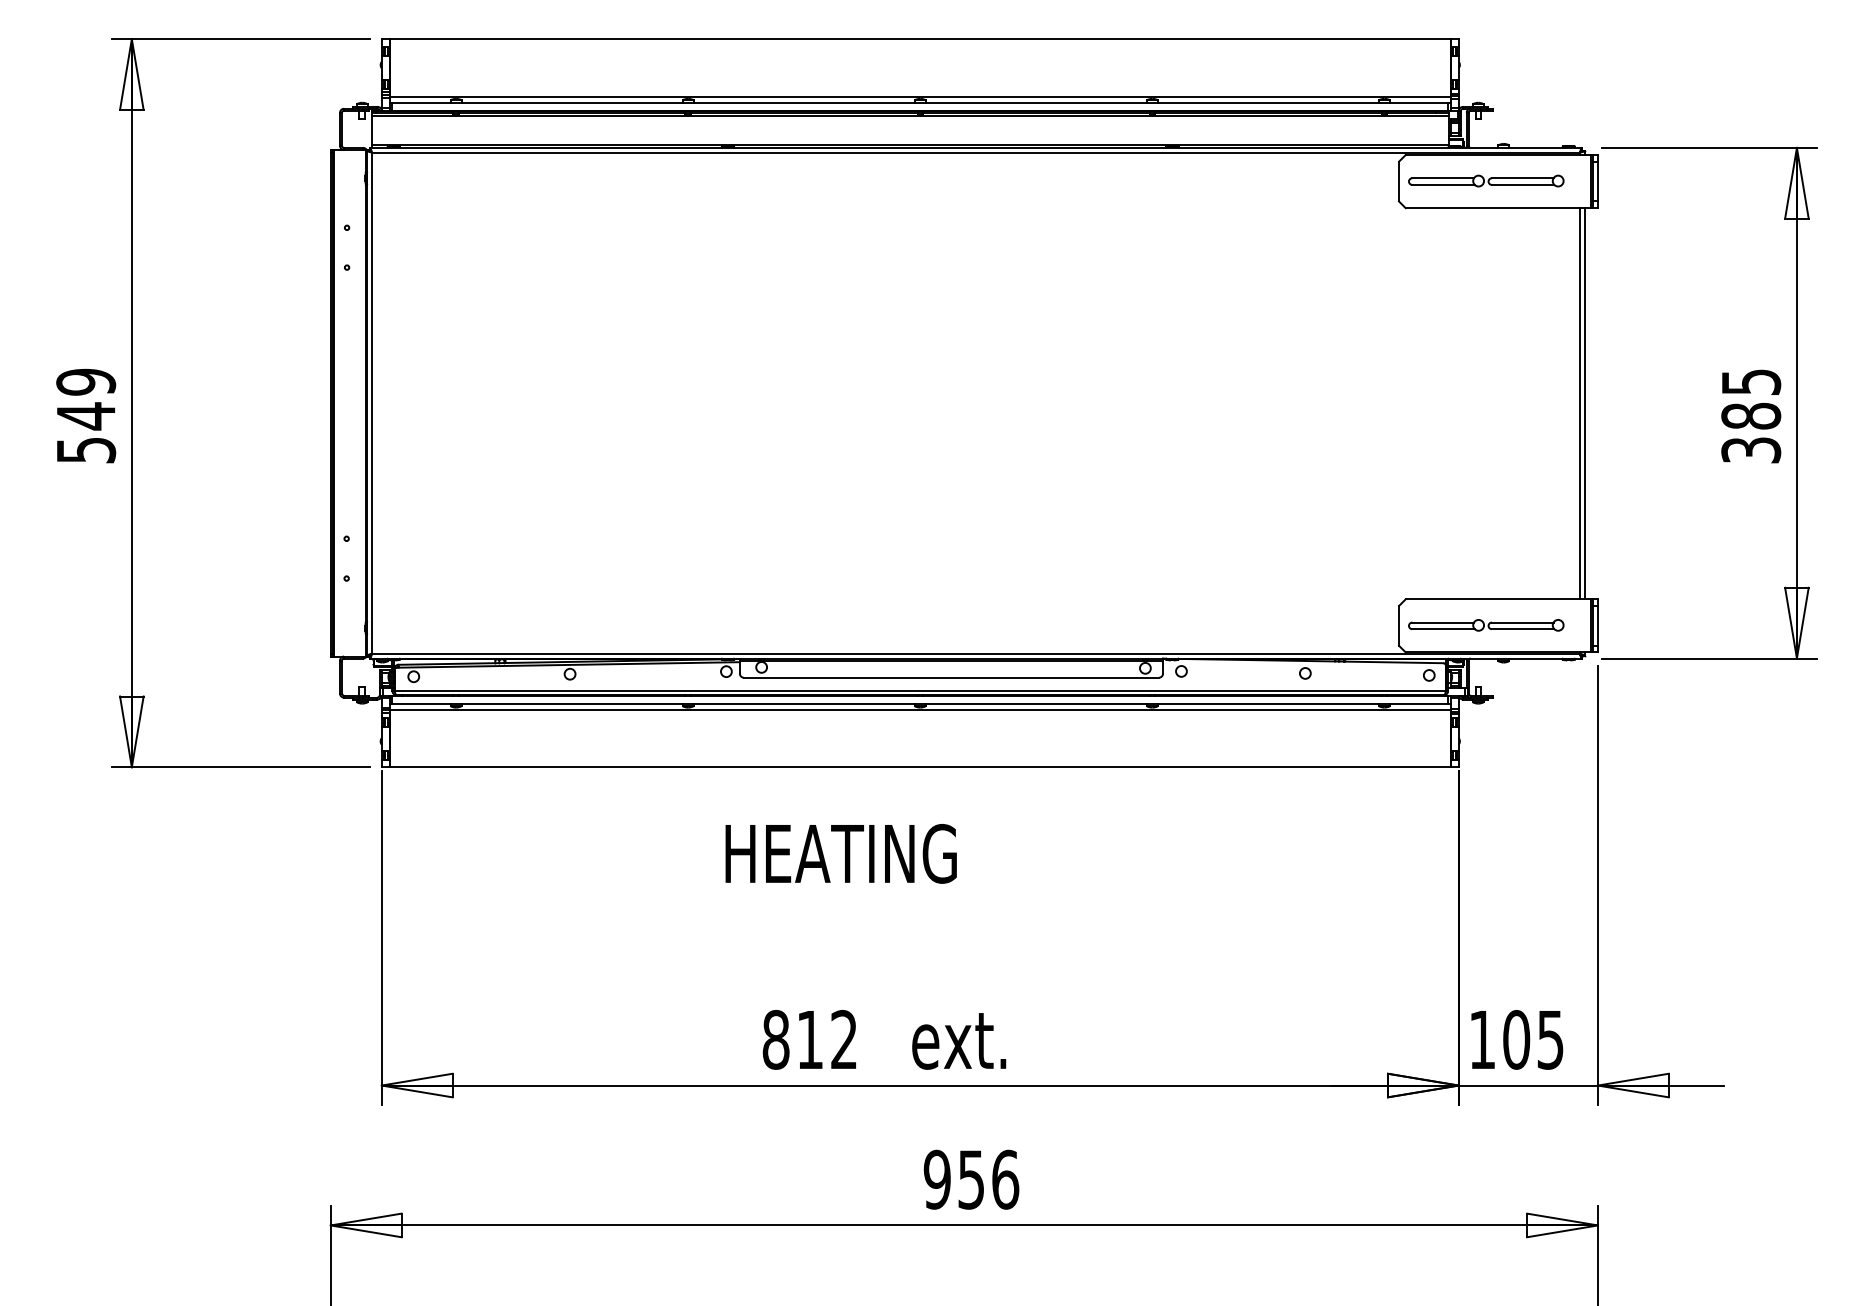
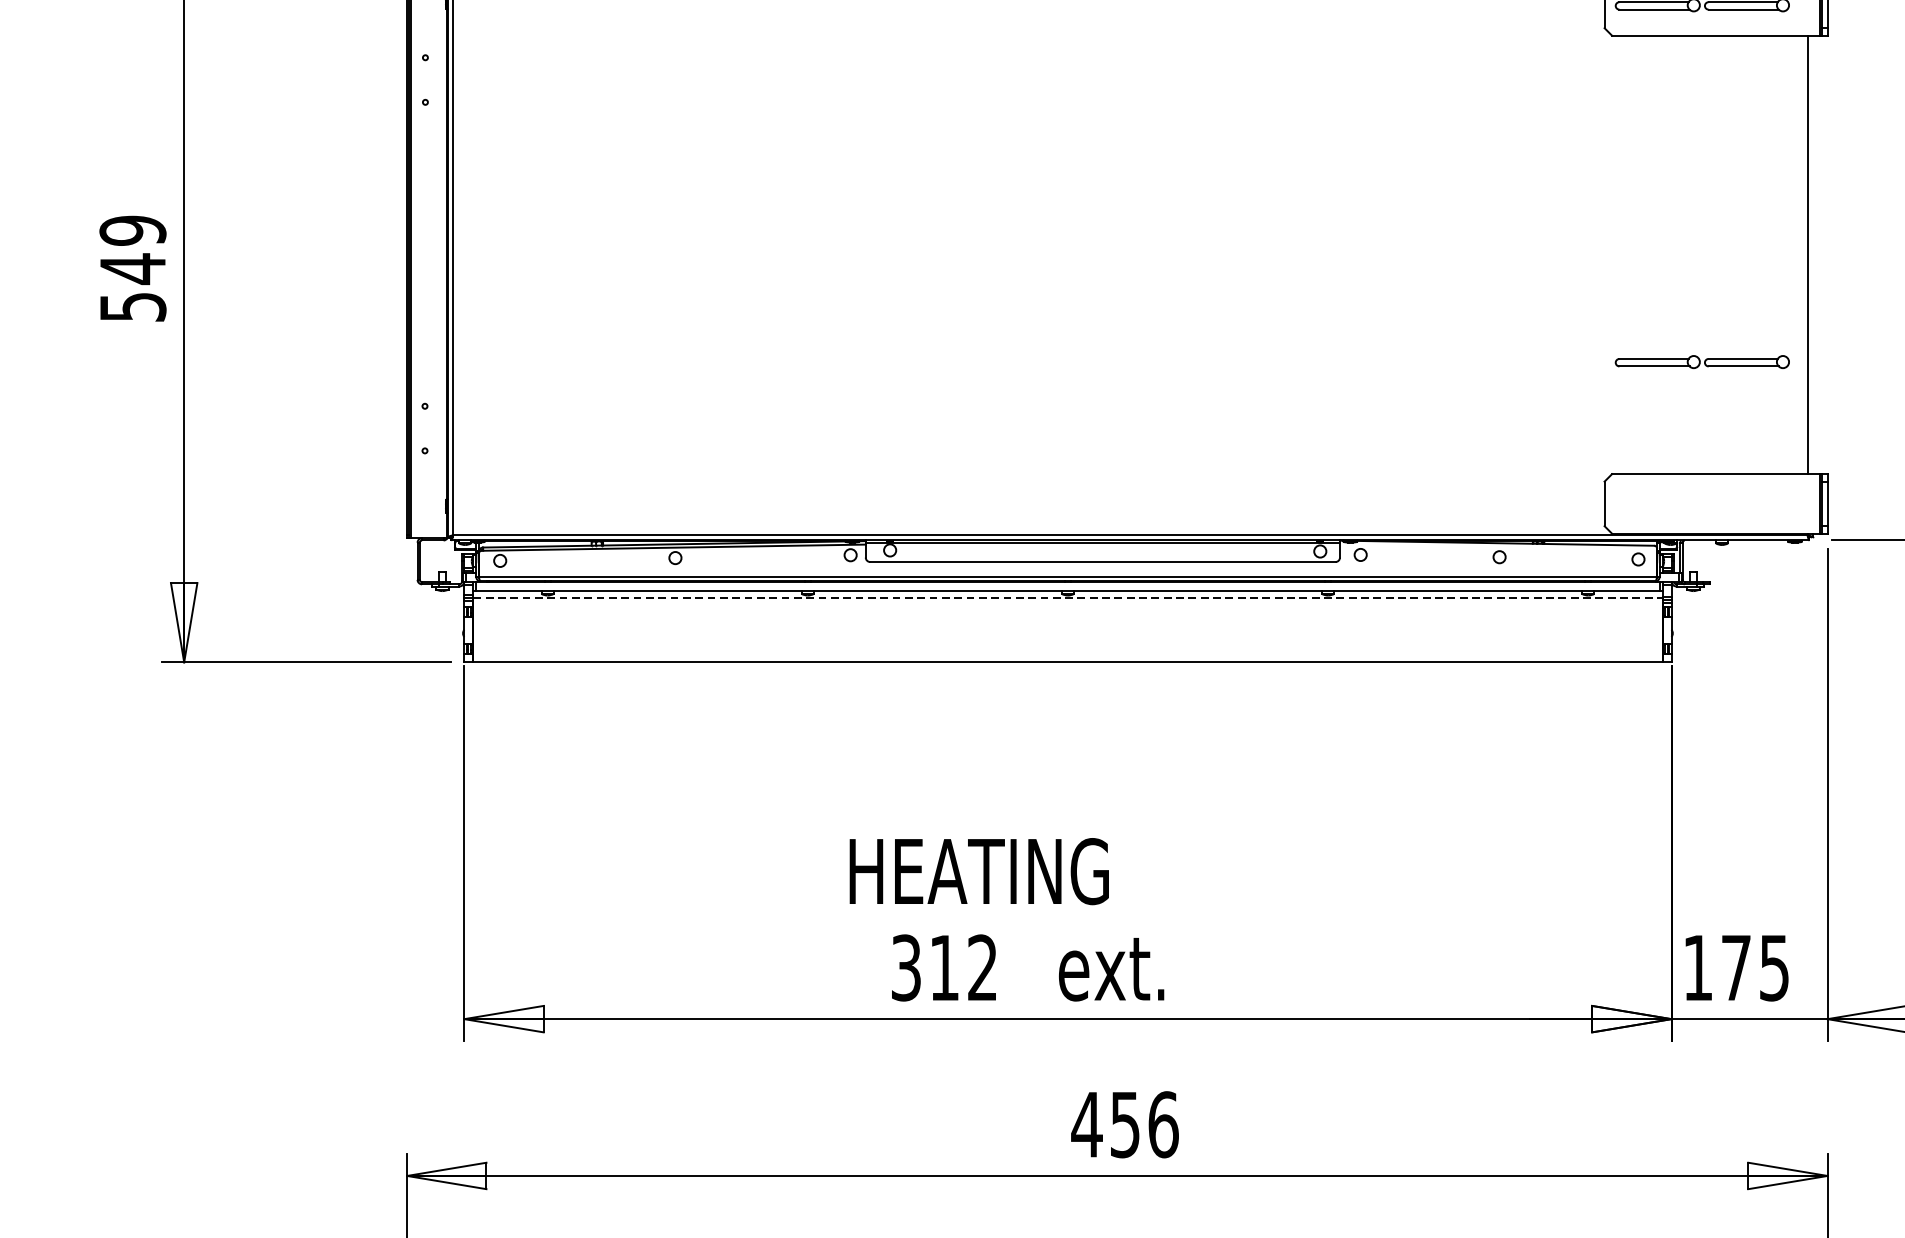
line: (1584, 403) -> (1812, 254), removed
part: (1486, 625) -> (1702, 362), moved
line: (920, 709) -> (1068, 597), solid -> dashed
text: (840, 853) -> (978, 871), moved
text: (775, 1039) -> (905, 967), 812 -> 312
text: (1516, 1039) -> (1736, 967), 105 -> 175
text: (937, 1179) -> (1087, 1124), 956 -> 456

